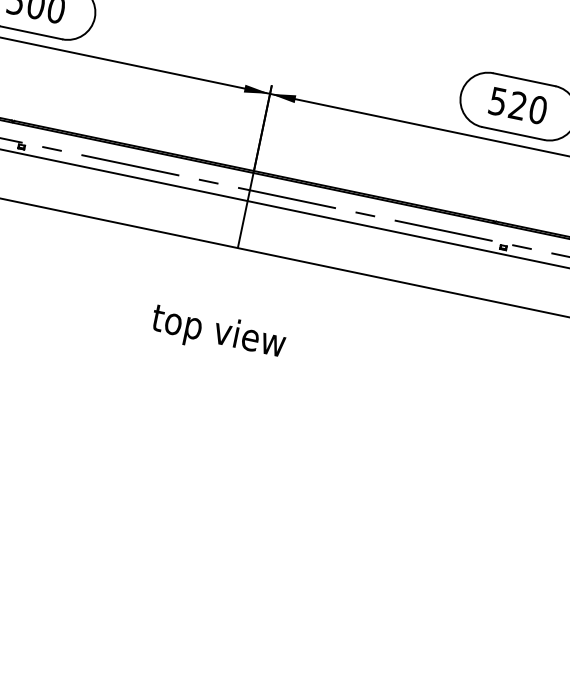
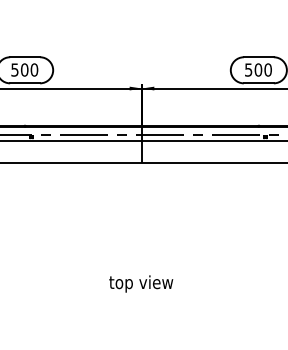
text: (518, 104) -> (258, 69), 520 -> 500
text: (219, 332) -> (141, 283), moved

